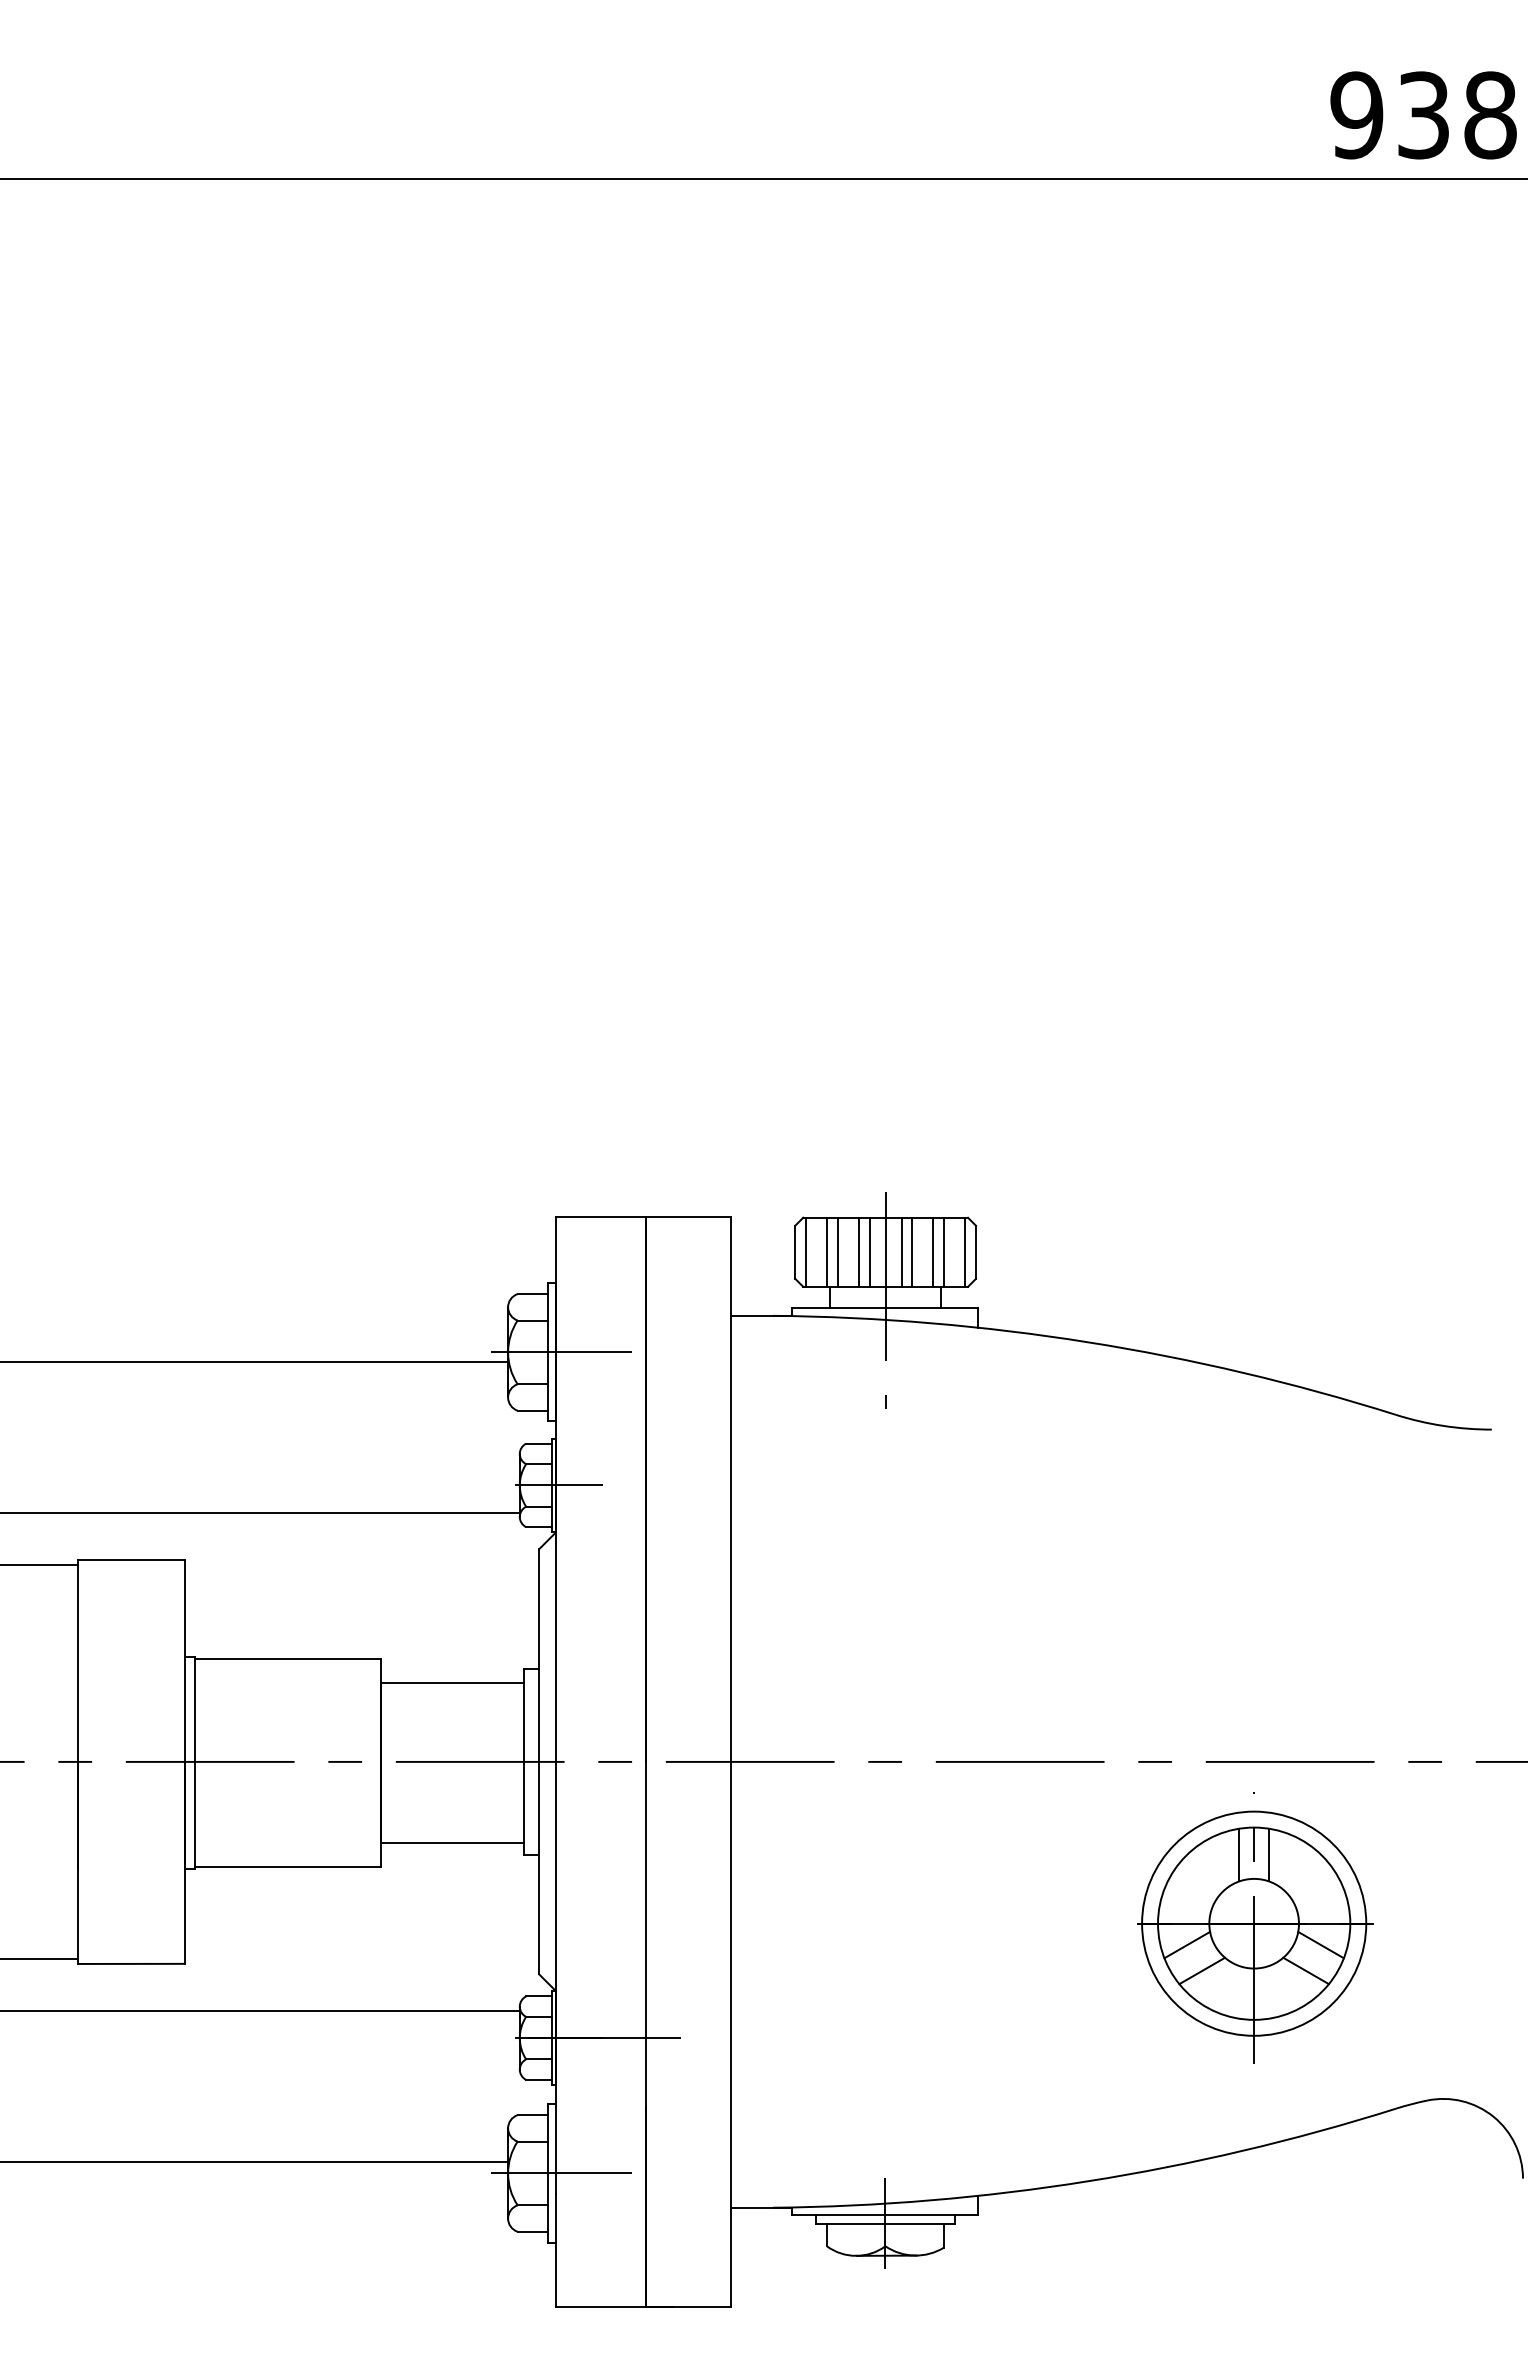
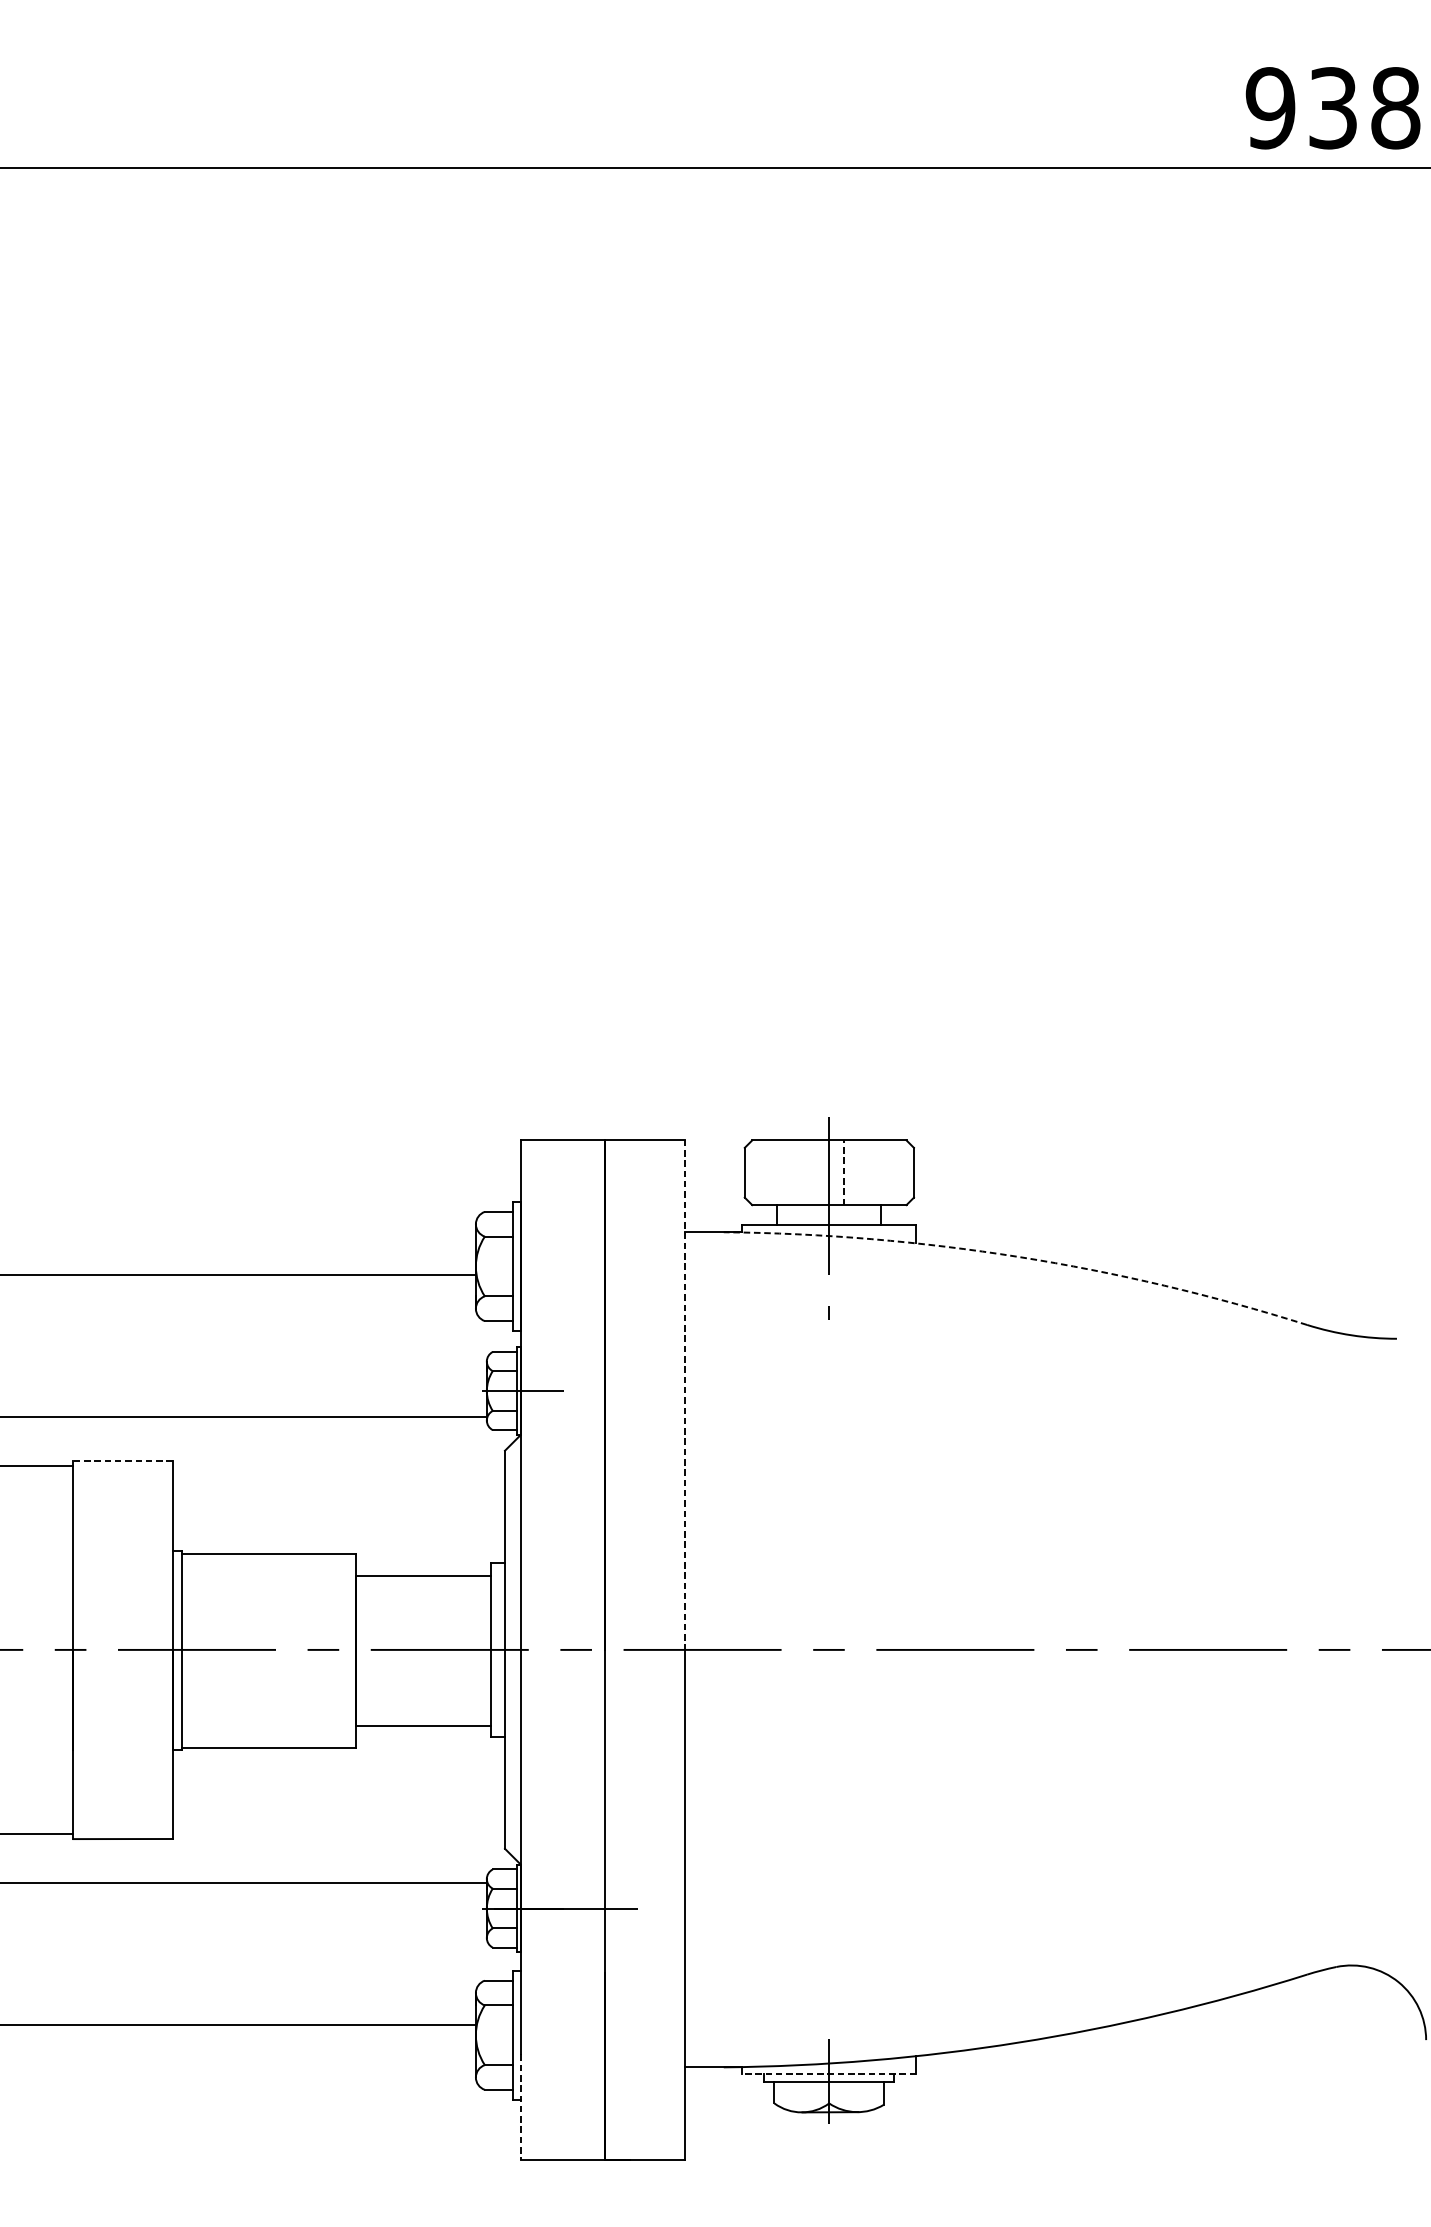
line: (805, 1251) -> (754, 1172), removed
line: (827, 1251) -> (774, 1172), removed
line: (837, 1251) -> (784, 1172), removed
line: (859, 1251) -> (804, 1172), removed
line: (869, 1251) -> (814, 1172), removed
line: (912, 1251) -> (854, 1172), removed
line: (933, 1251) -> (874, 1172), removed
line: (944, 1251) -> (884, 1172), removed
line: (965, 1251) -> (904, 1172), removed
line: (901, 1252) -> (844, 1172), solid -> dashed
arc: (1088, 1342) -> (1019, 1257), solid -> dashed
line: (561, 1352) -> (525, 1266), removed
line: (731, 1489) -> (685, 1394), solid -> dashed
line: (130, 1559) -> (122, 1460), solid -> dashed
part: (1255, 1927) -> (1175, 1804), removed
line: (561, 2173) -> (525, 2035), removed
line: (884, 2214) -> (828, 2073), solid -> dashed
line: (555, 2250) -> (520, 2107), solid -> dashed

